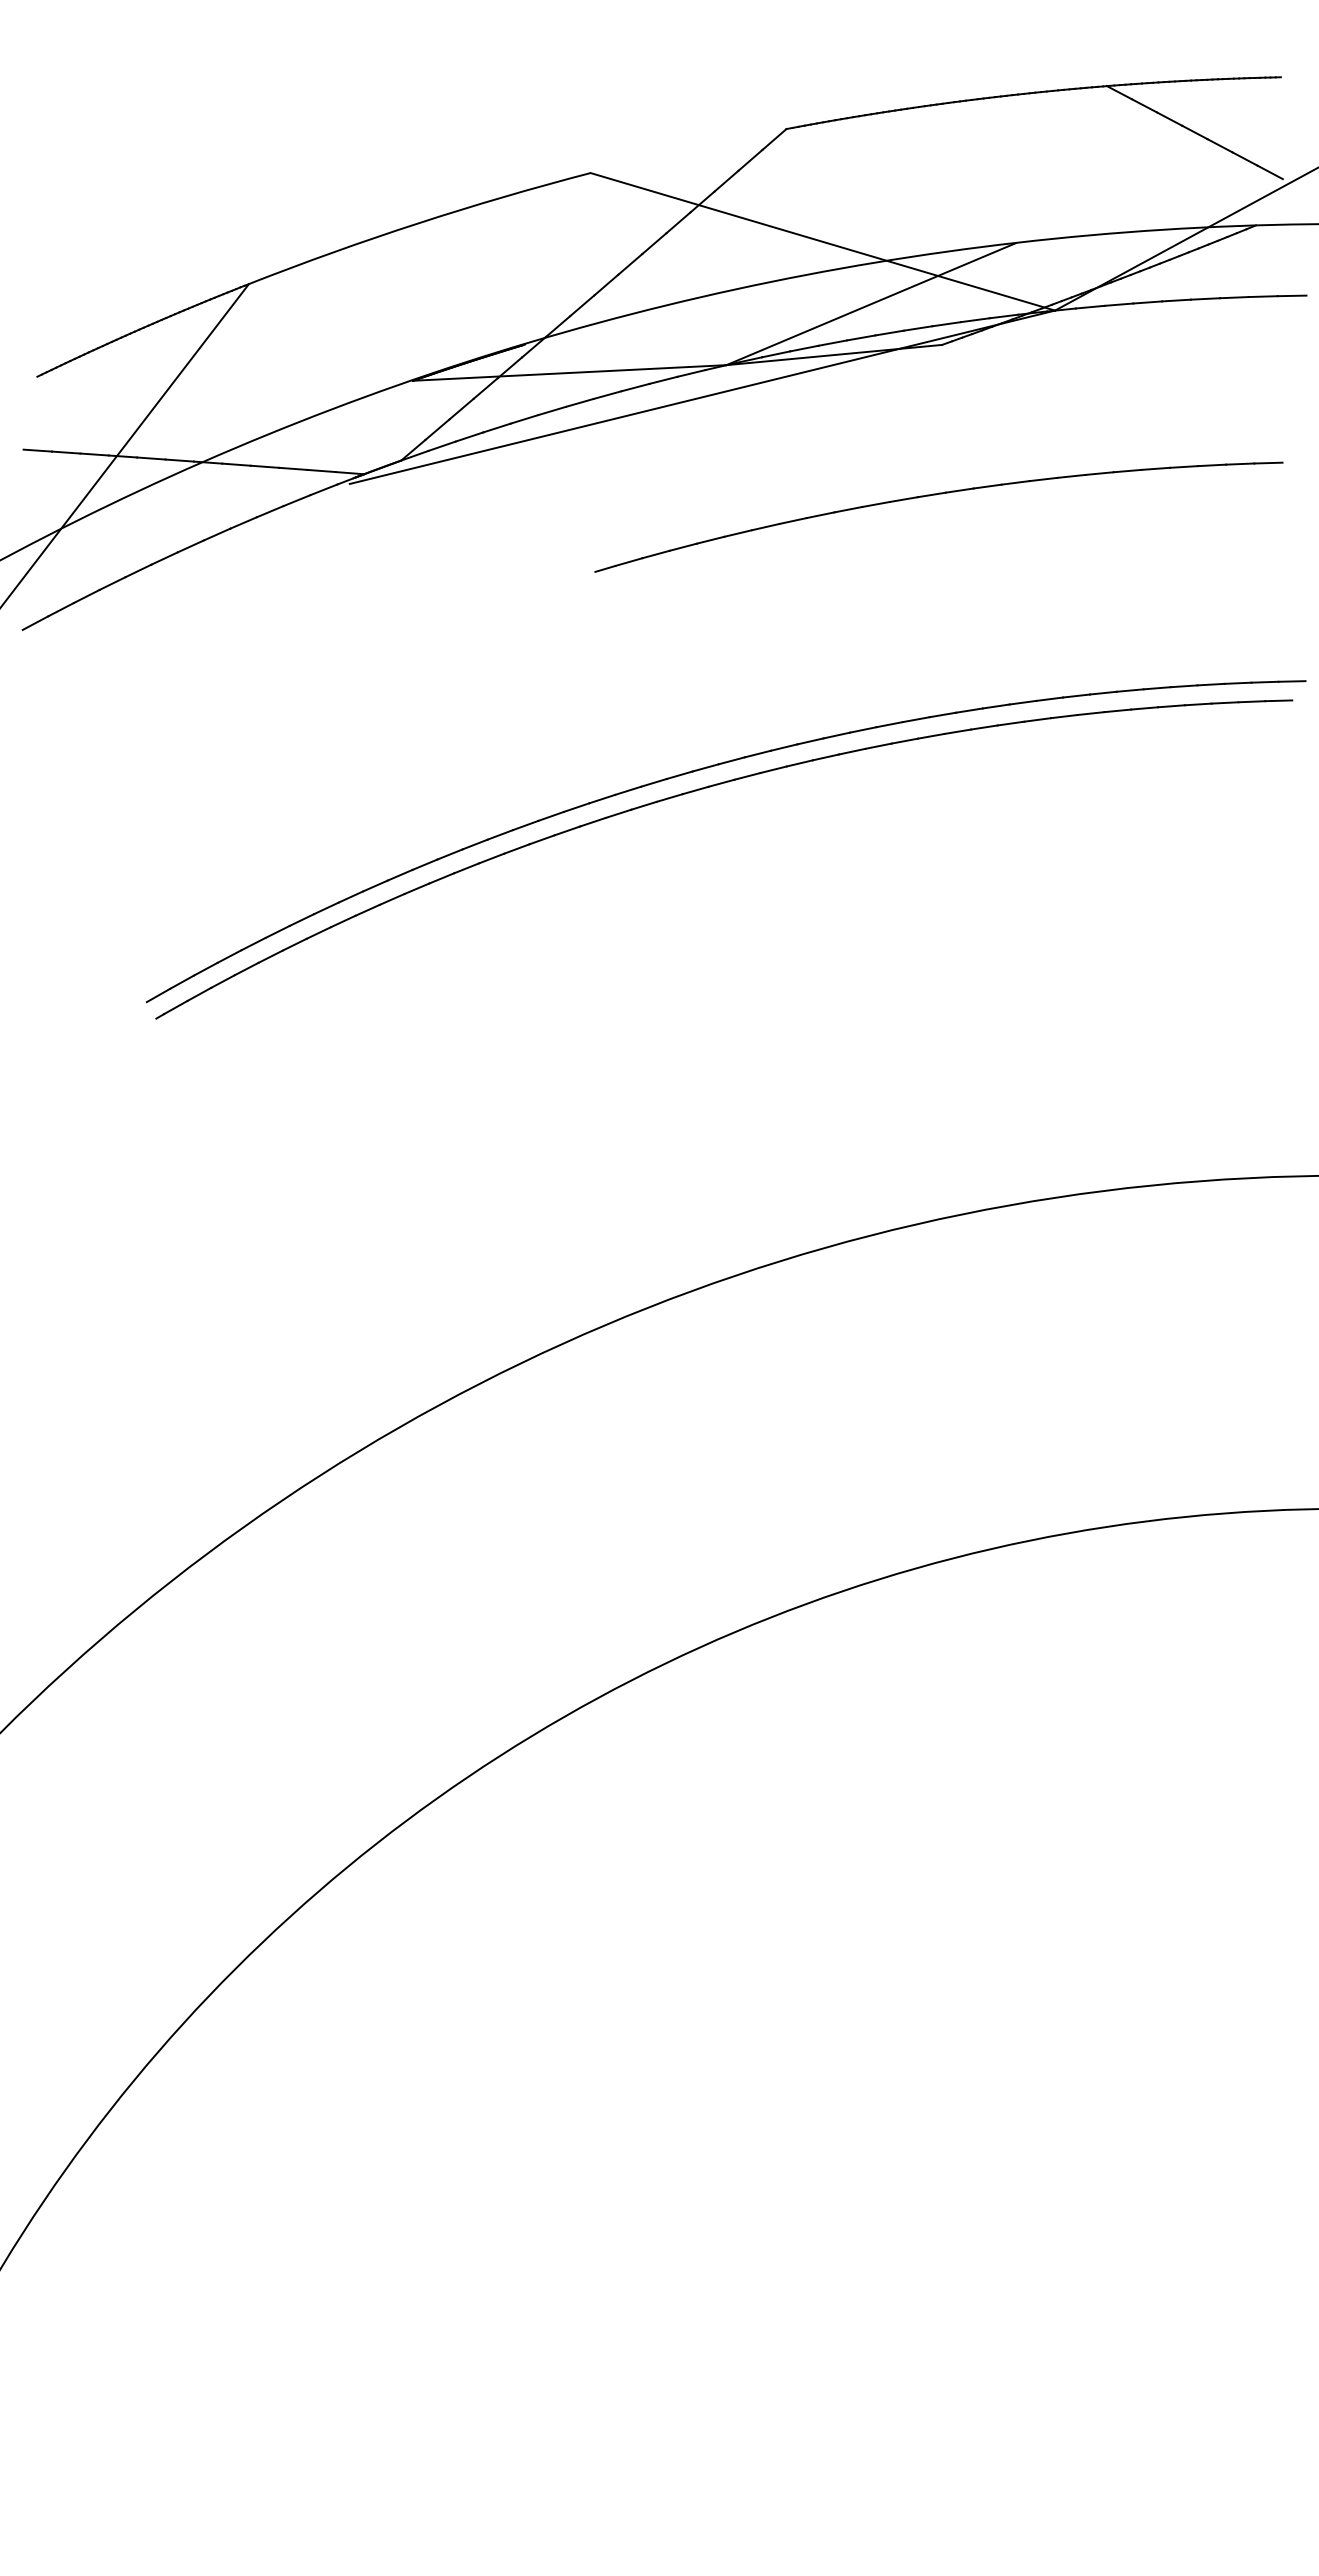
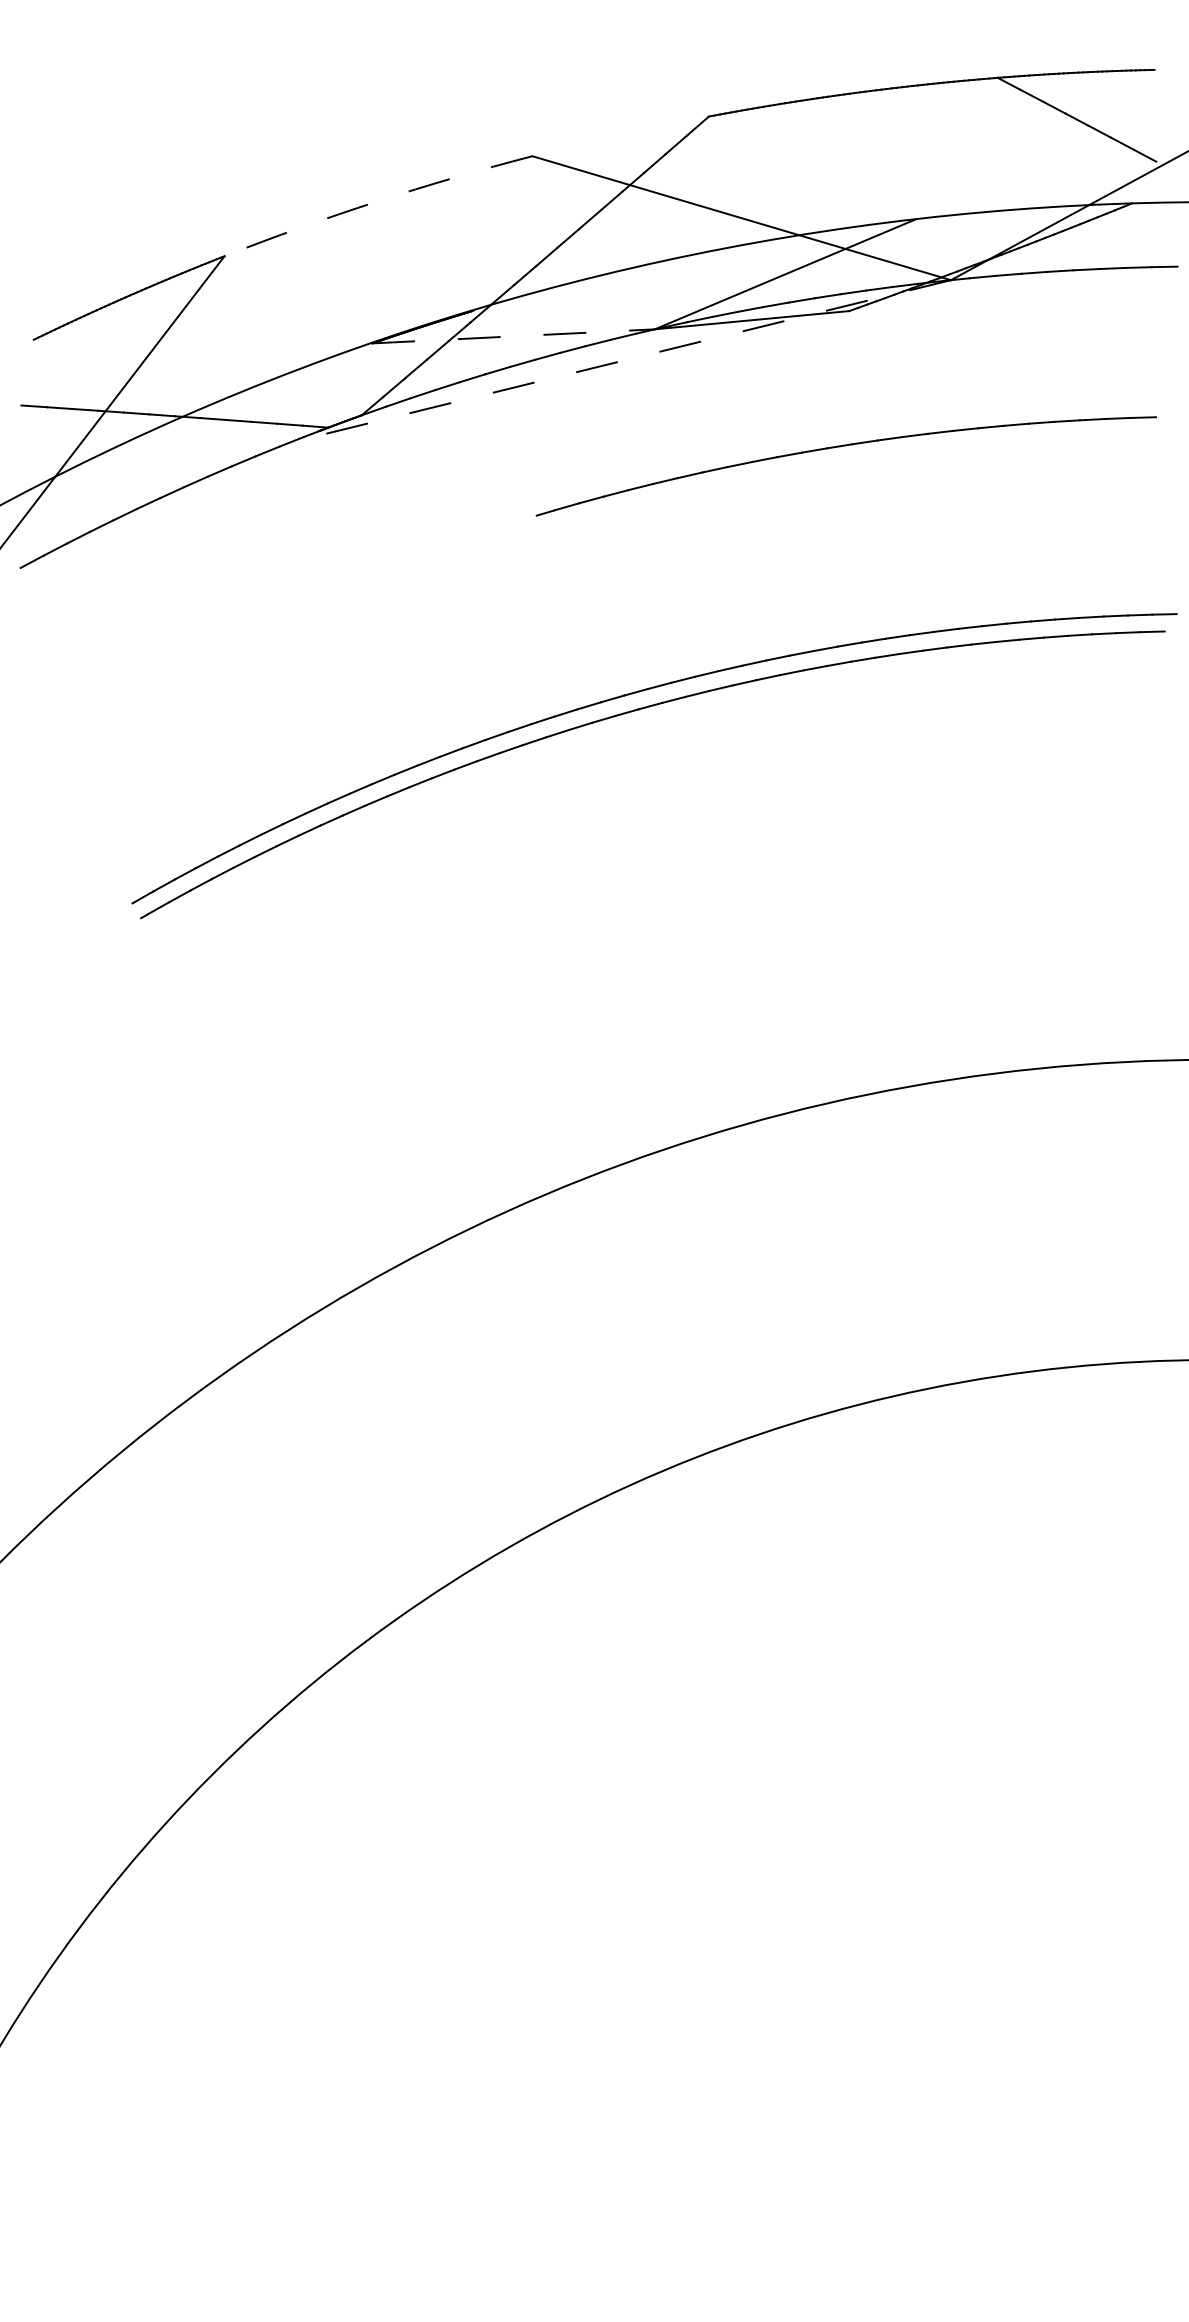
arc: (418, 223) -> (377, 201), solid -> dashed
line: (570, 372) -> (514, 335), solid -> dashed
line: (701, 397) -> (632, 358), solid -> dashed

